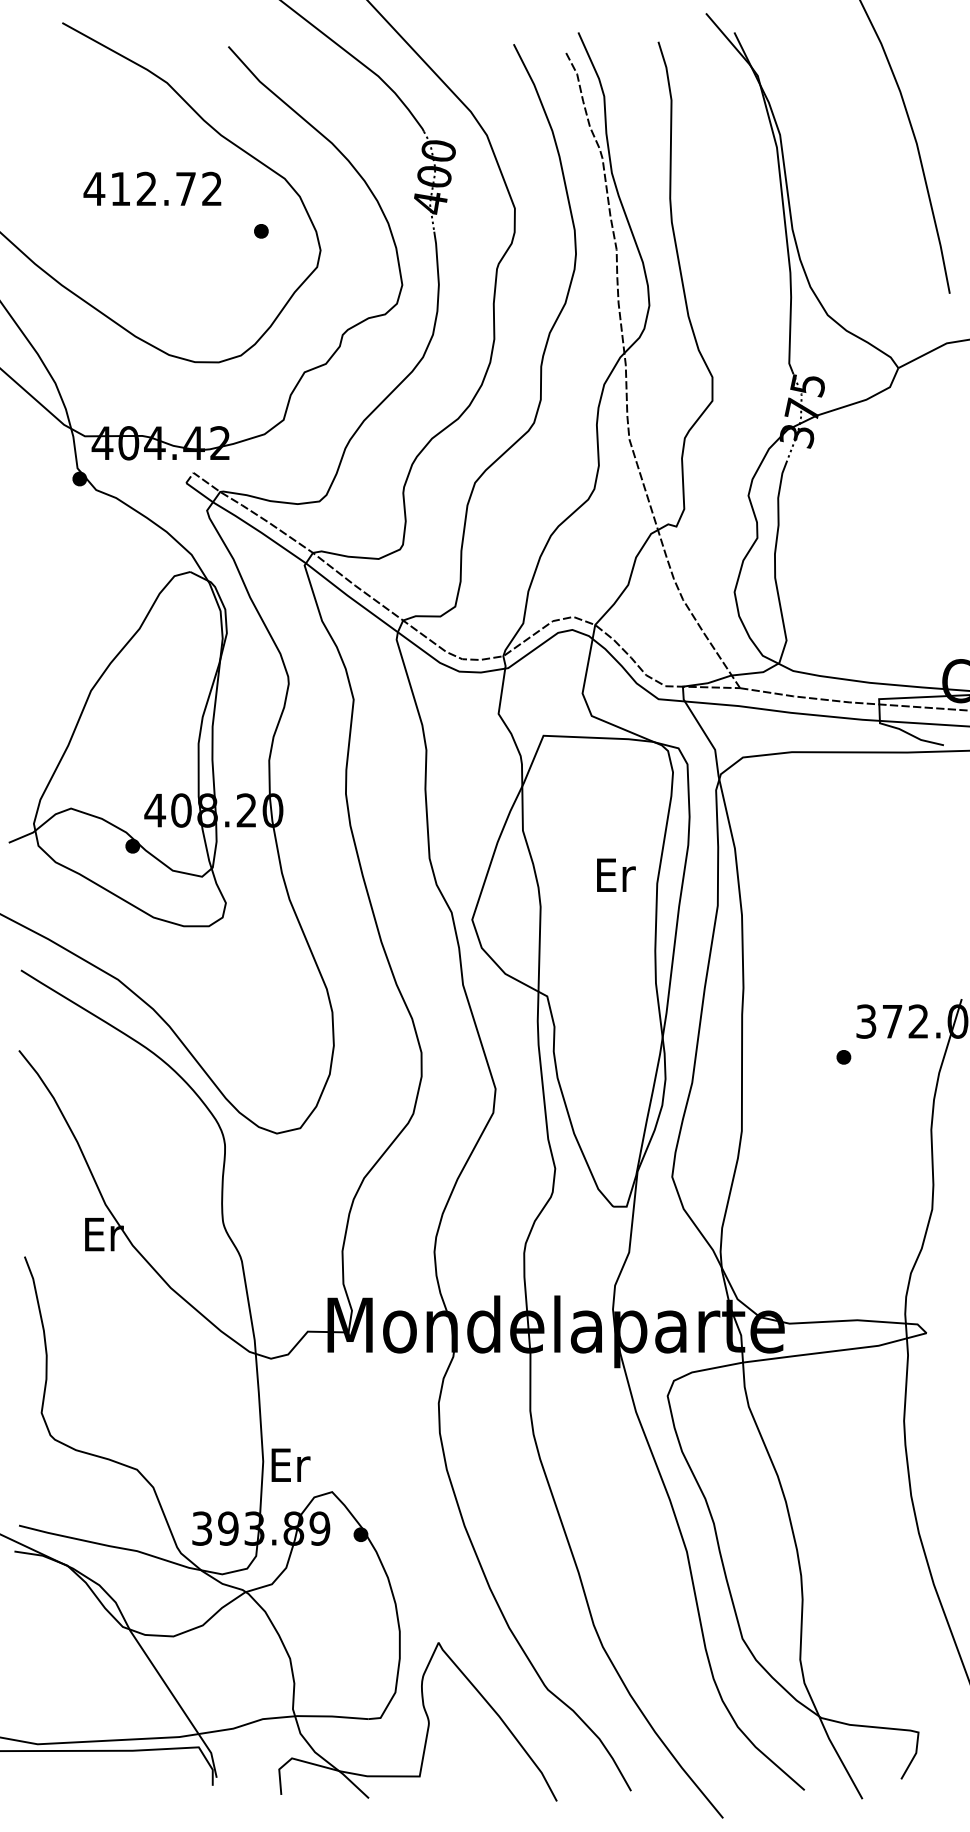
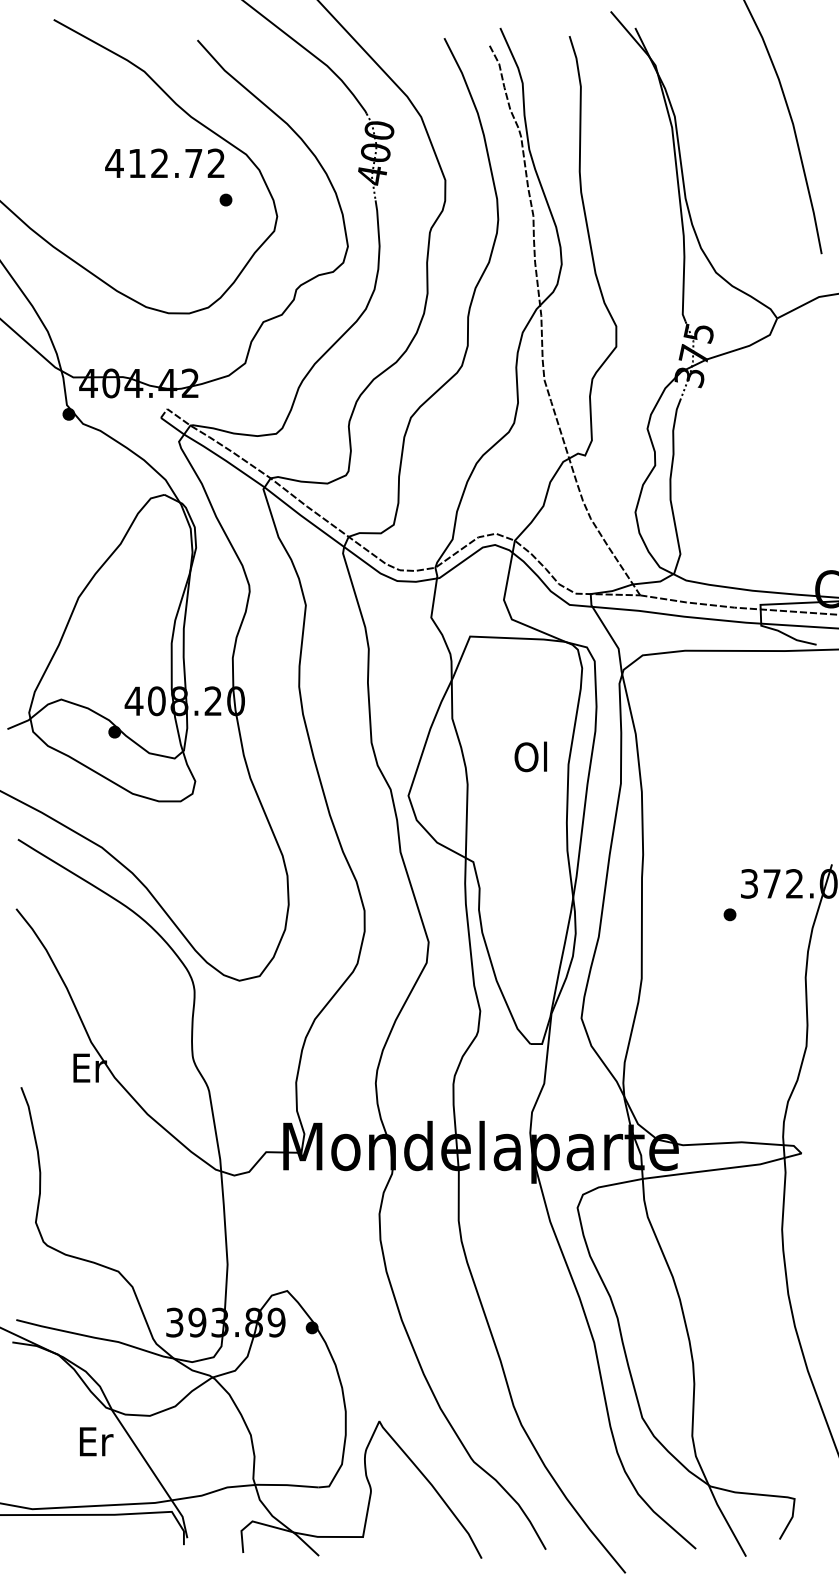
text: (152, 187) -> (164, 162), moved
text: (614, 874) -> (531, 756), Er -> Ol
text: (290, 1464) -> (96, 1441), moved

